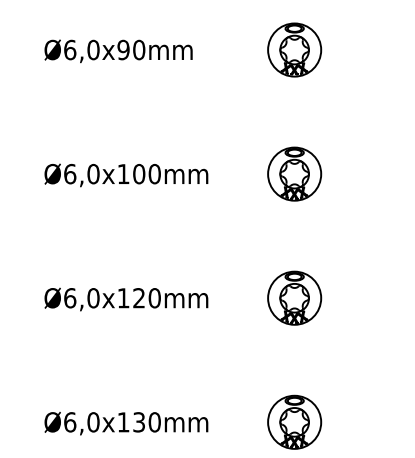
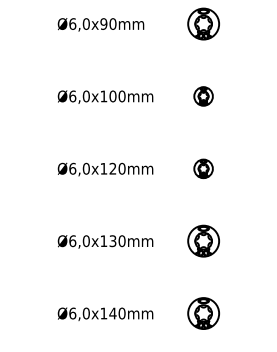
part: (294, 174) -> (203, 96), size x0.6
part: (294, 297) -> (203, 168), size x0.6

